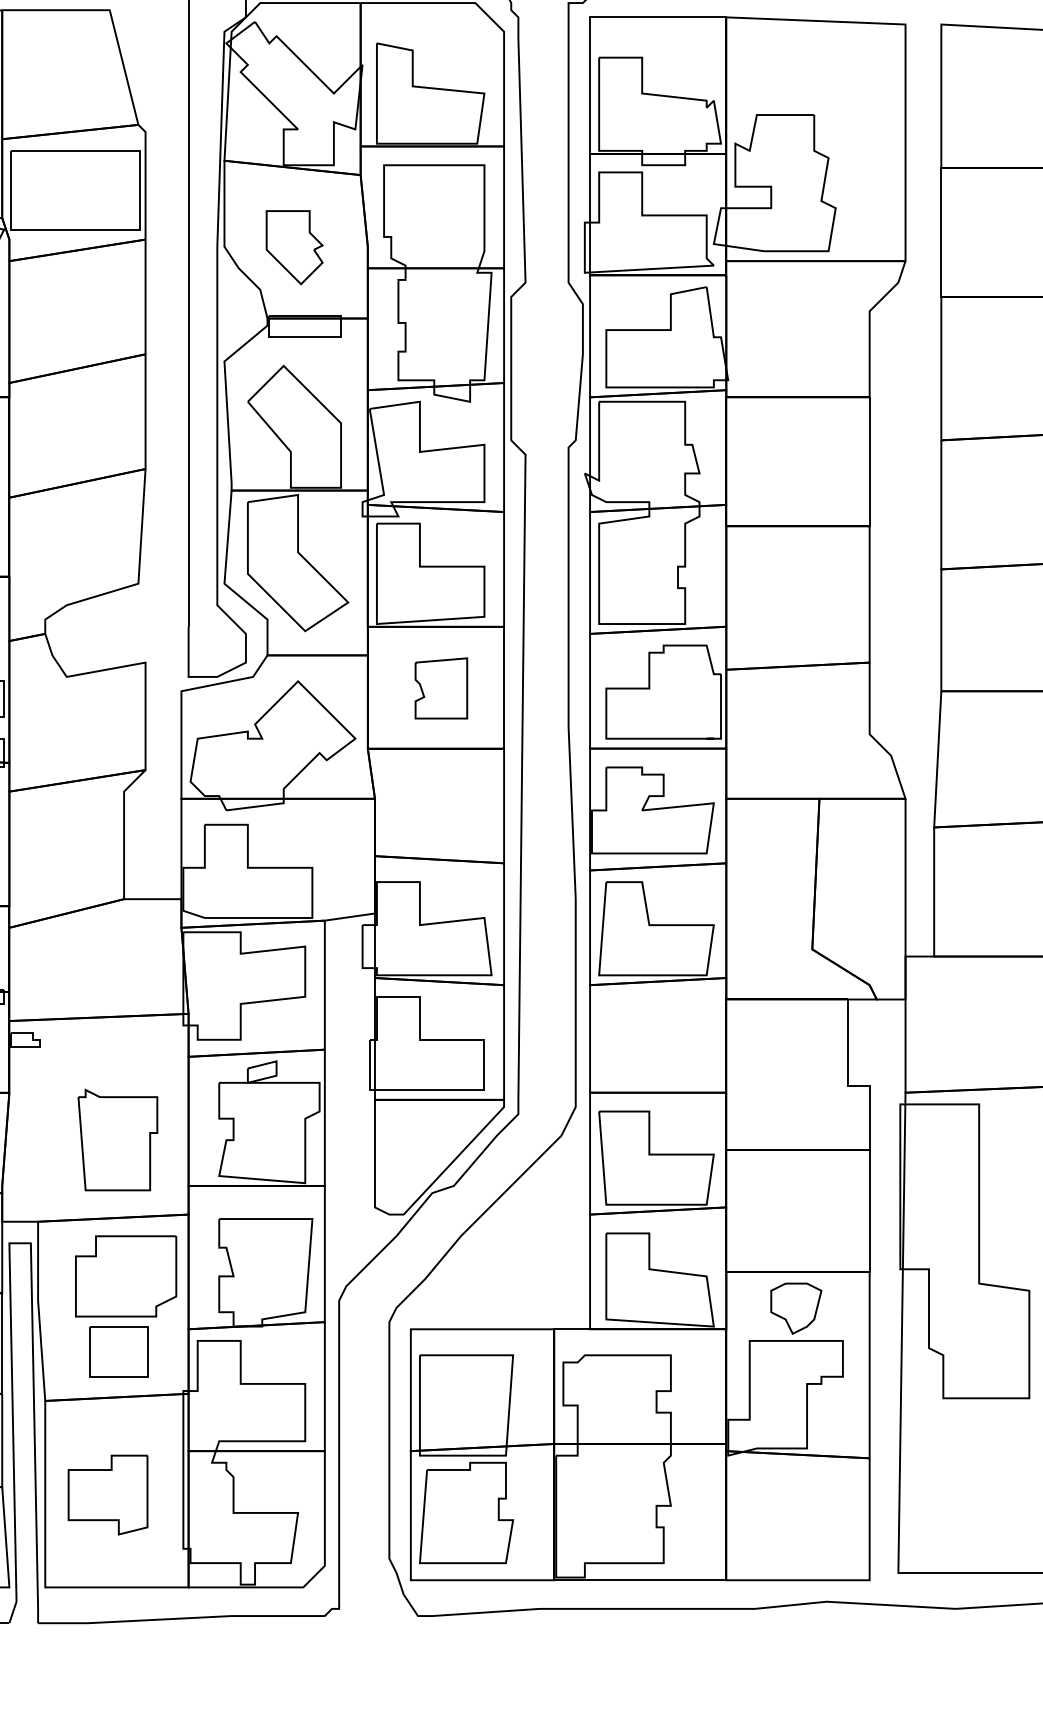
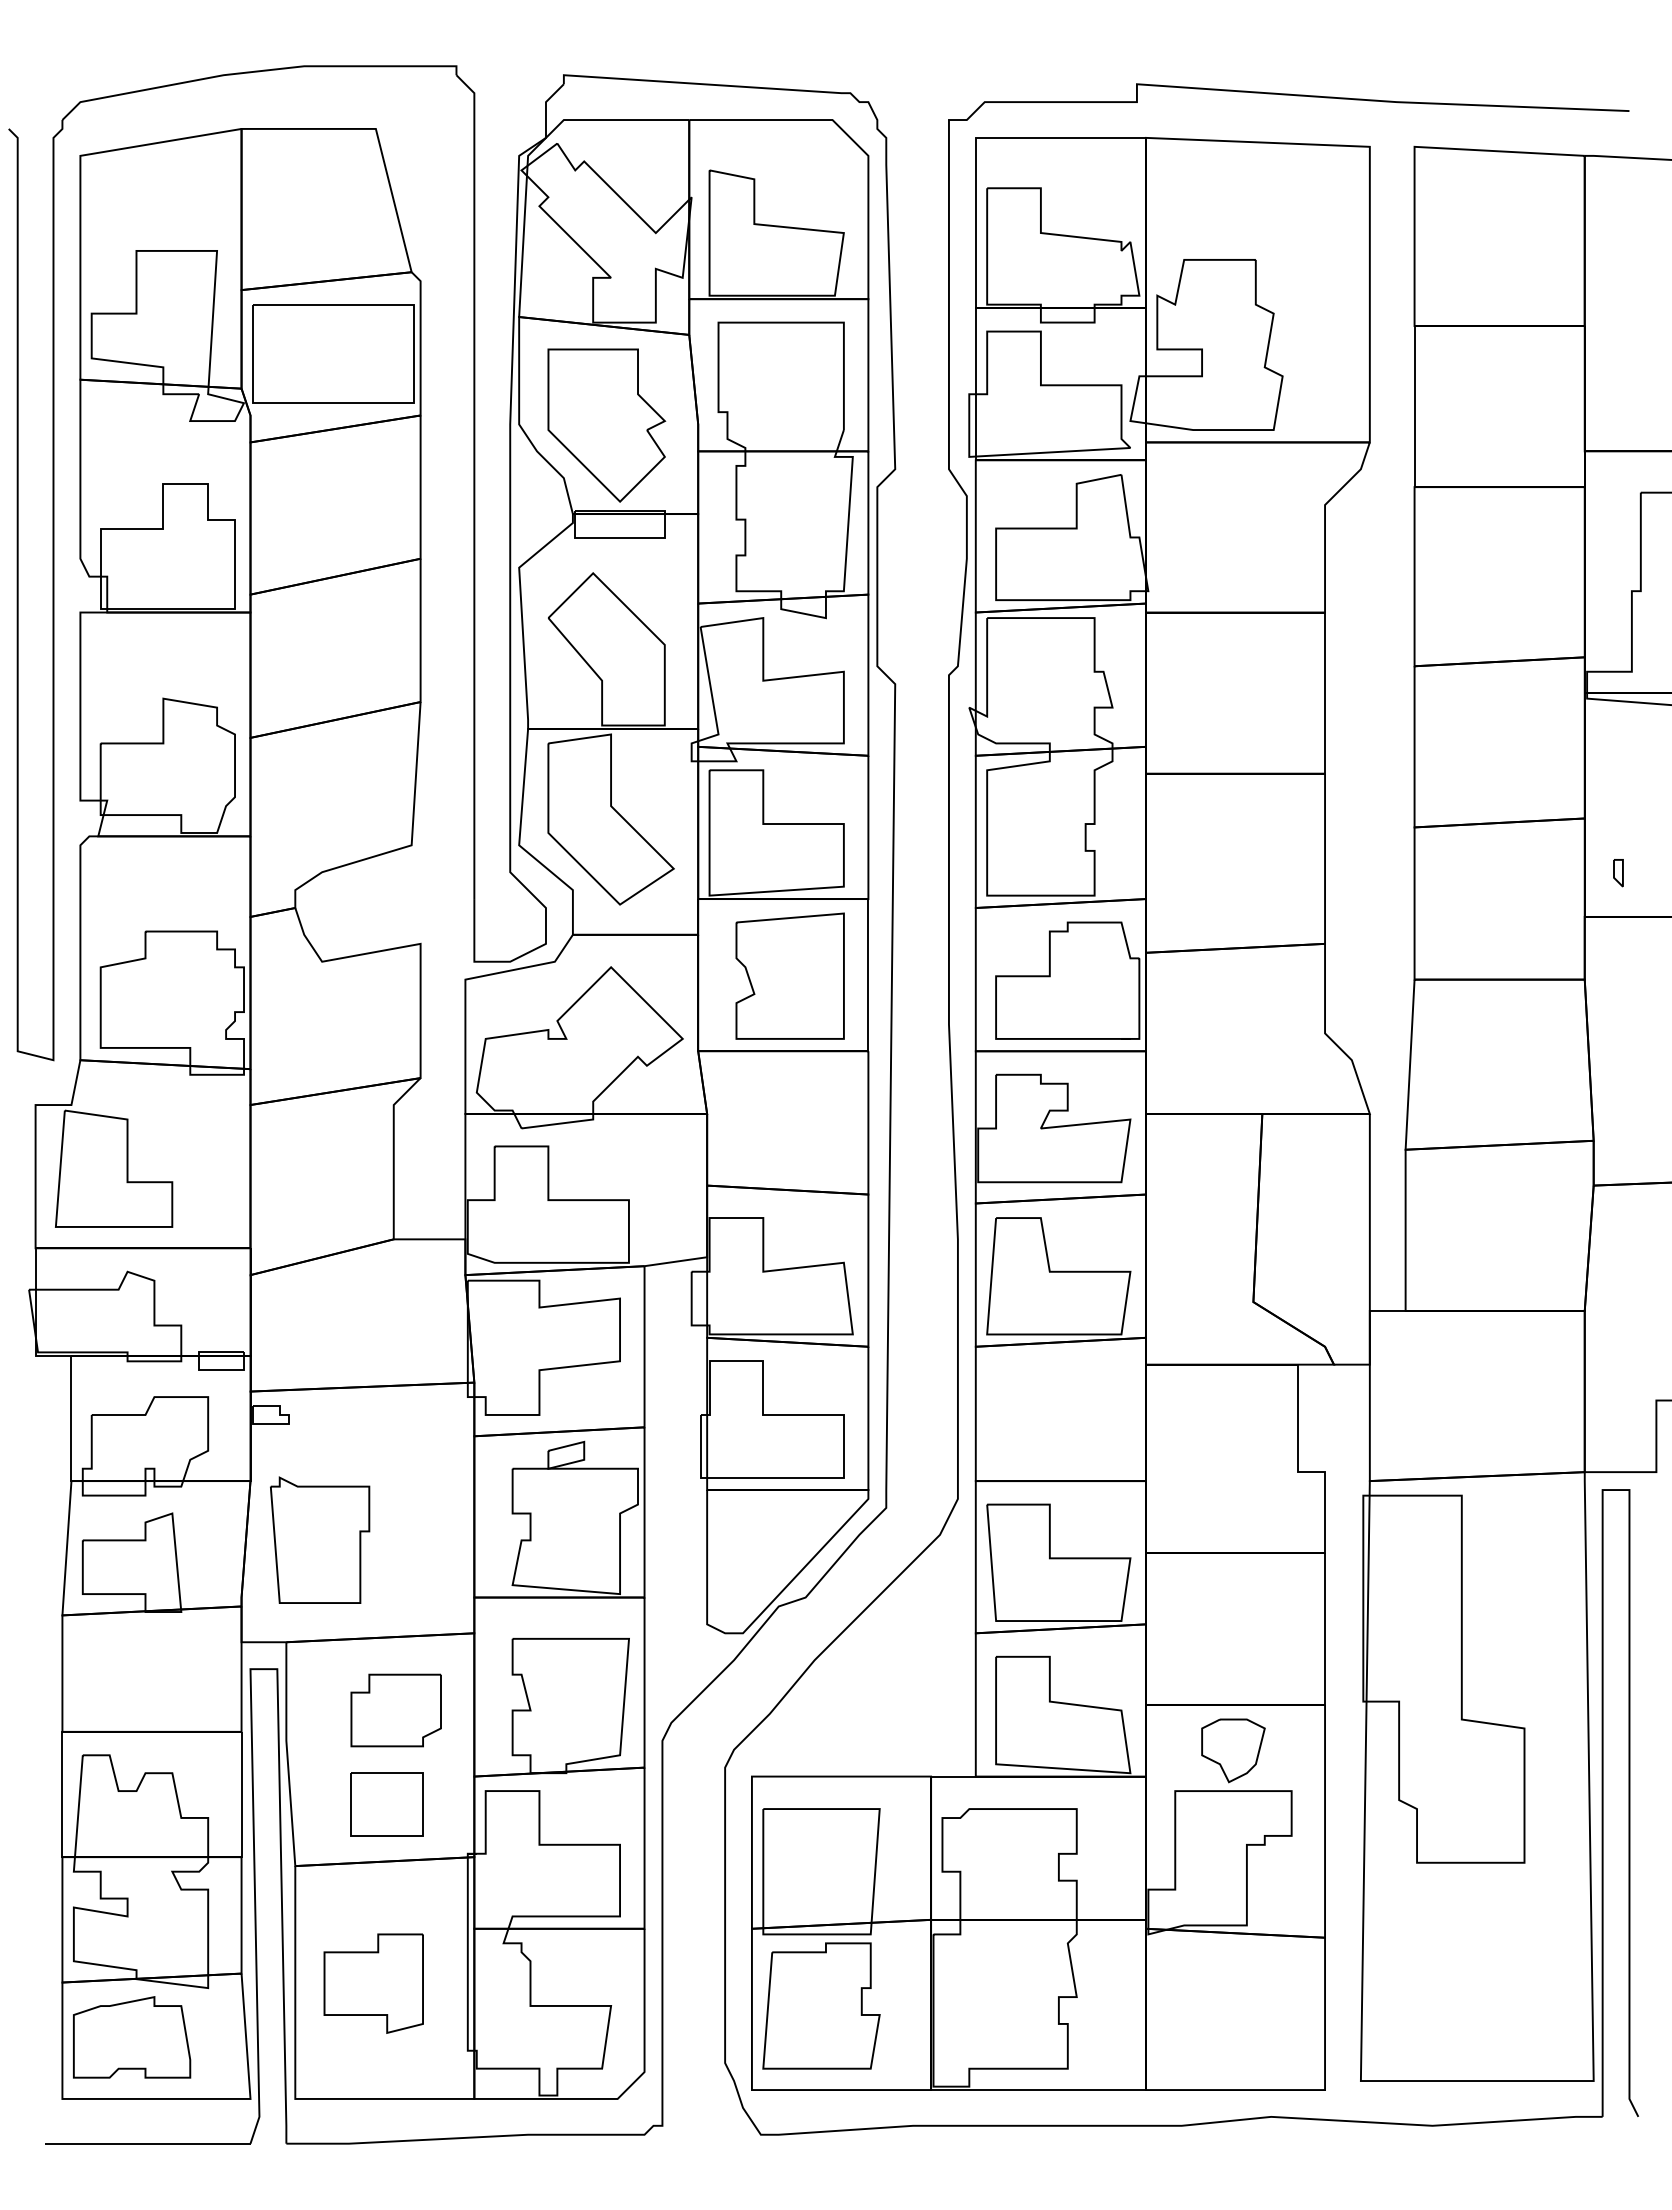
part: (294, 247) -> (606, 425), size x1.67
part: (440, 687) -> (789, 975), size x1.67
part: (118, 1139) -> (320, 1539), moved
part: (125, 1276) -> (395, 1710), size x0.71

